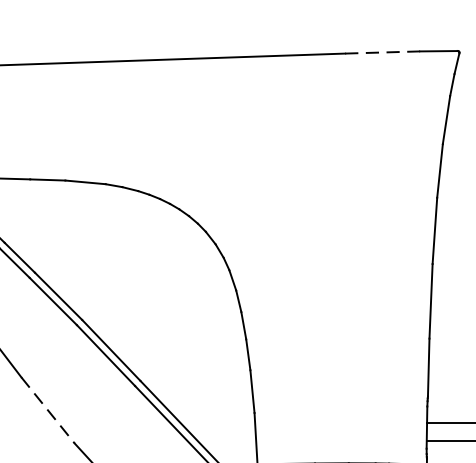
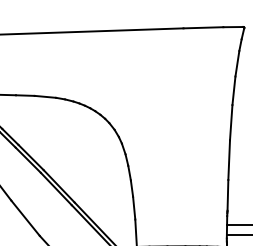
line: (382, 51) -> (203, 27), dashed -> solid
line: (48, 411) -> (25, 218), dashed -> solid

